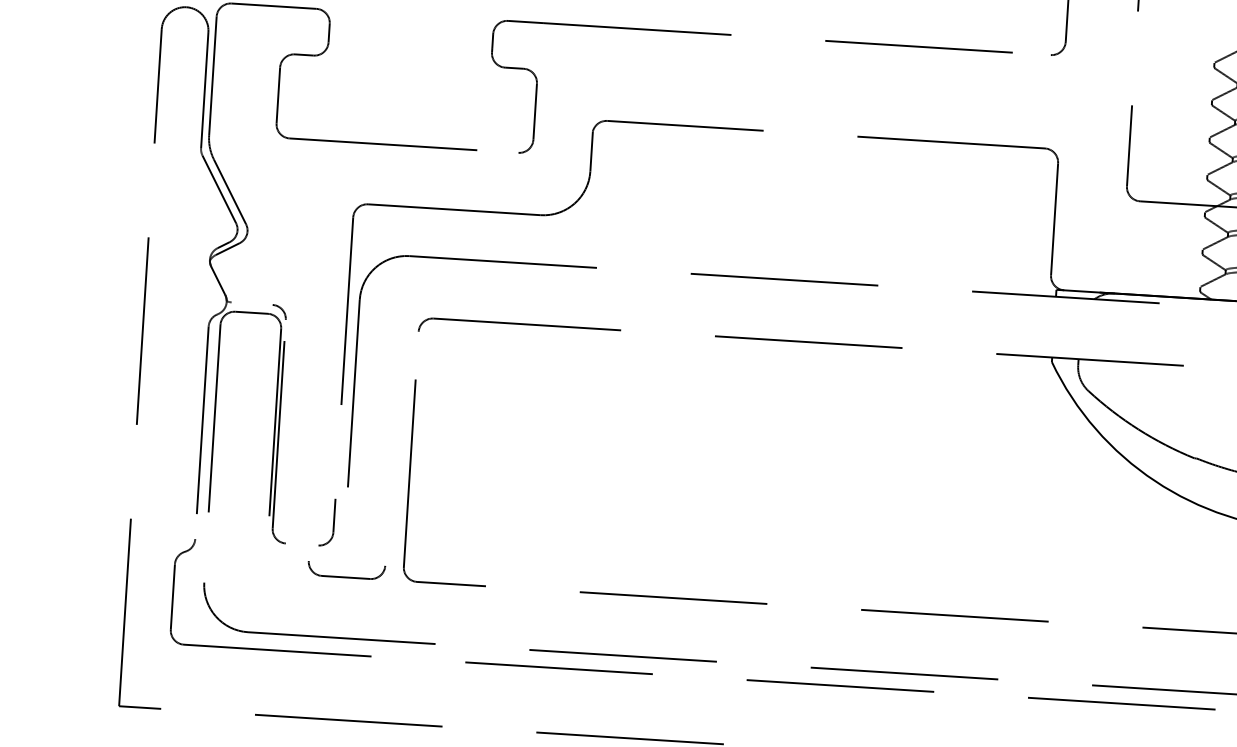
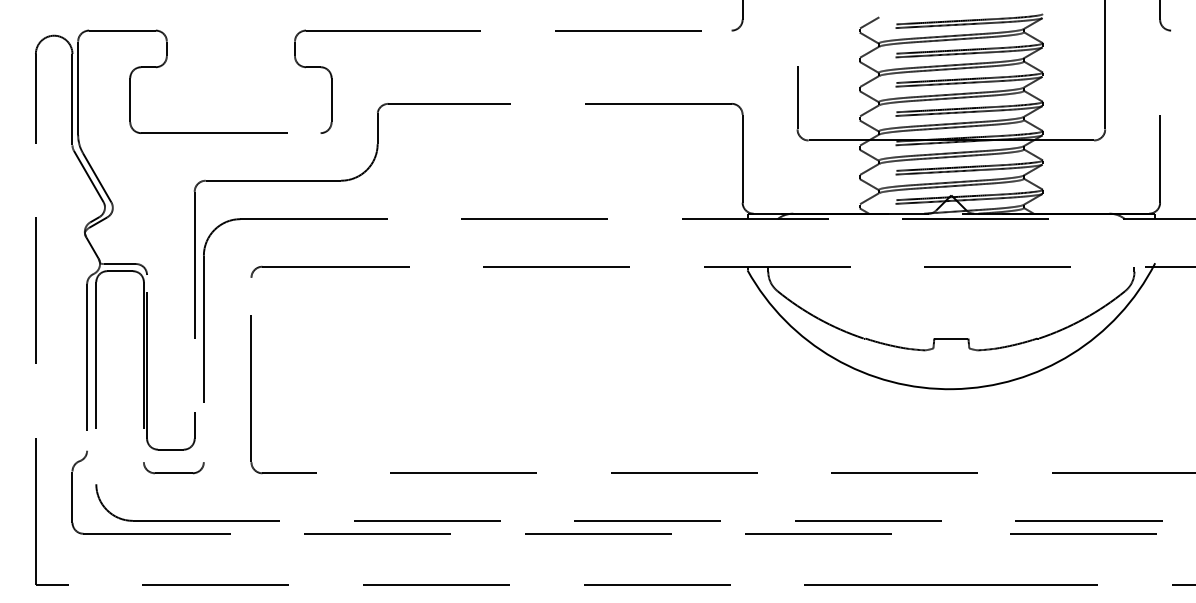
line: (251, 304) -> (119, 264), added
line: (301, 544) -> (170, 449), added
part: (346, 571) -> (173, 468), moved

